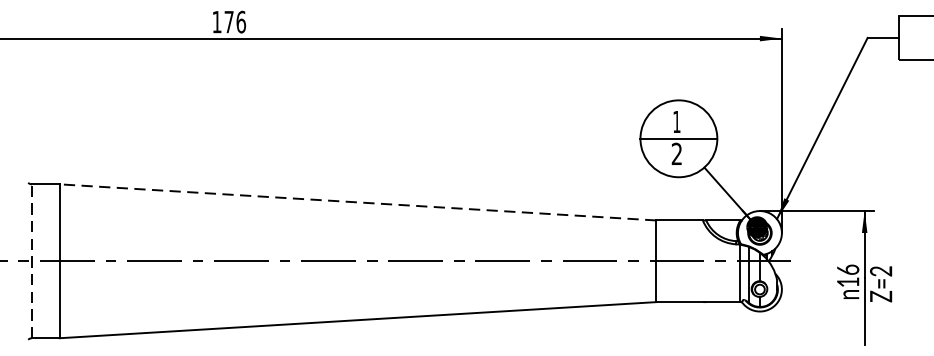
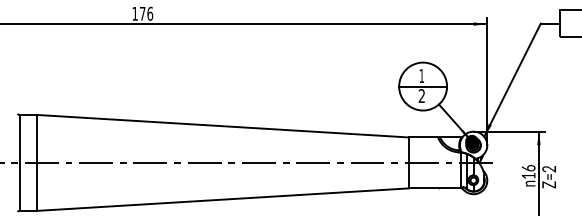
line: (357, 202) -> (222, 126), dashed -> solid
line: (31, 260) -> (19, 162), dashed -> solid

